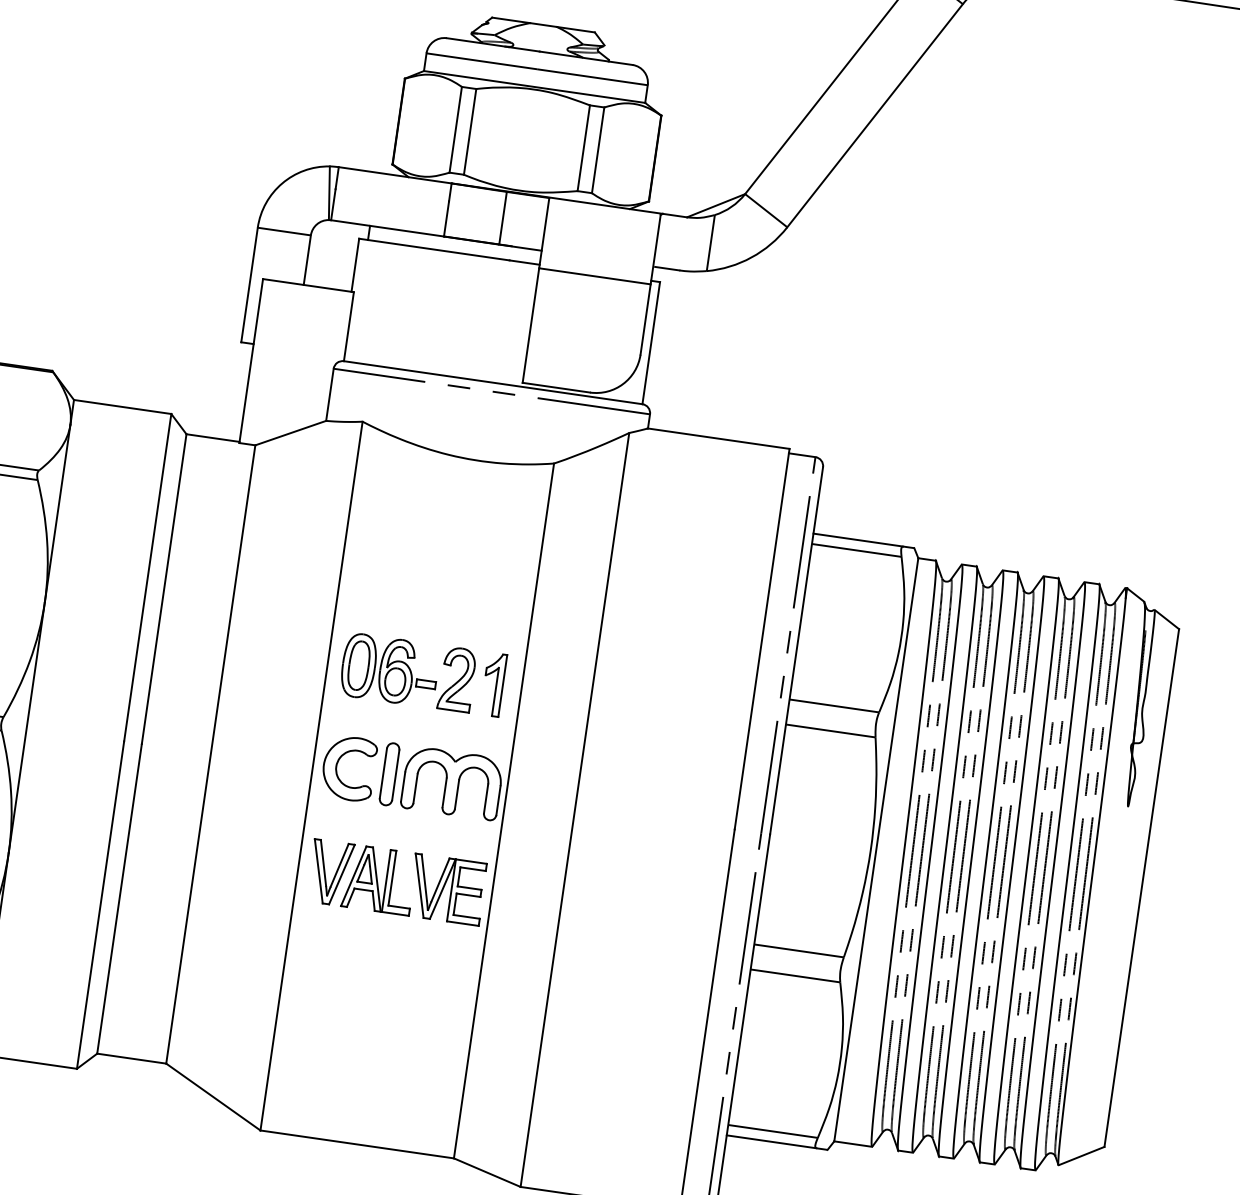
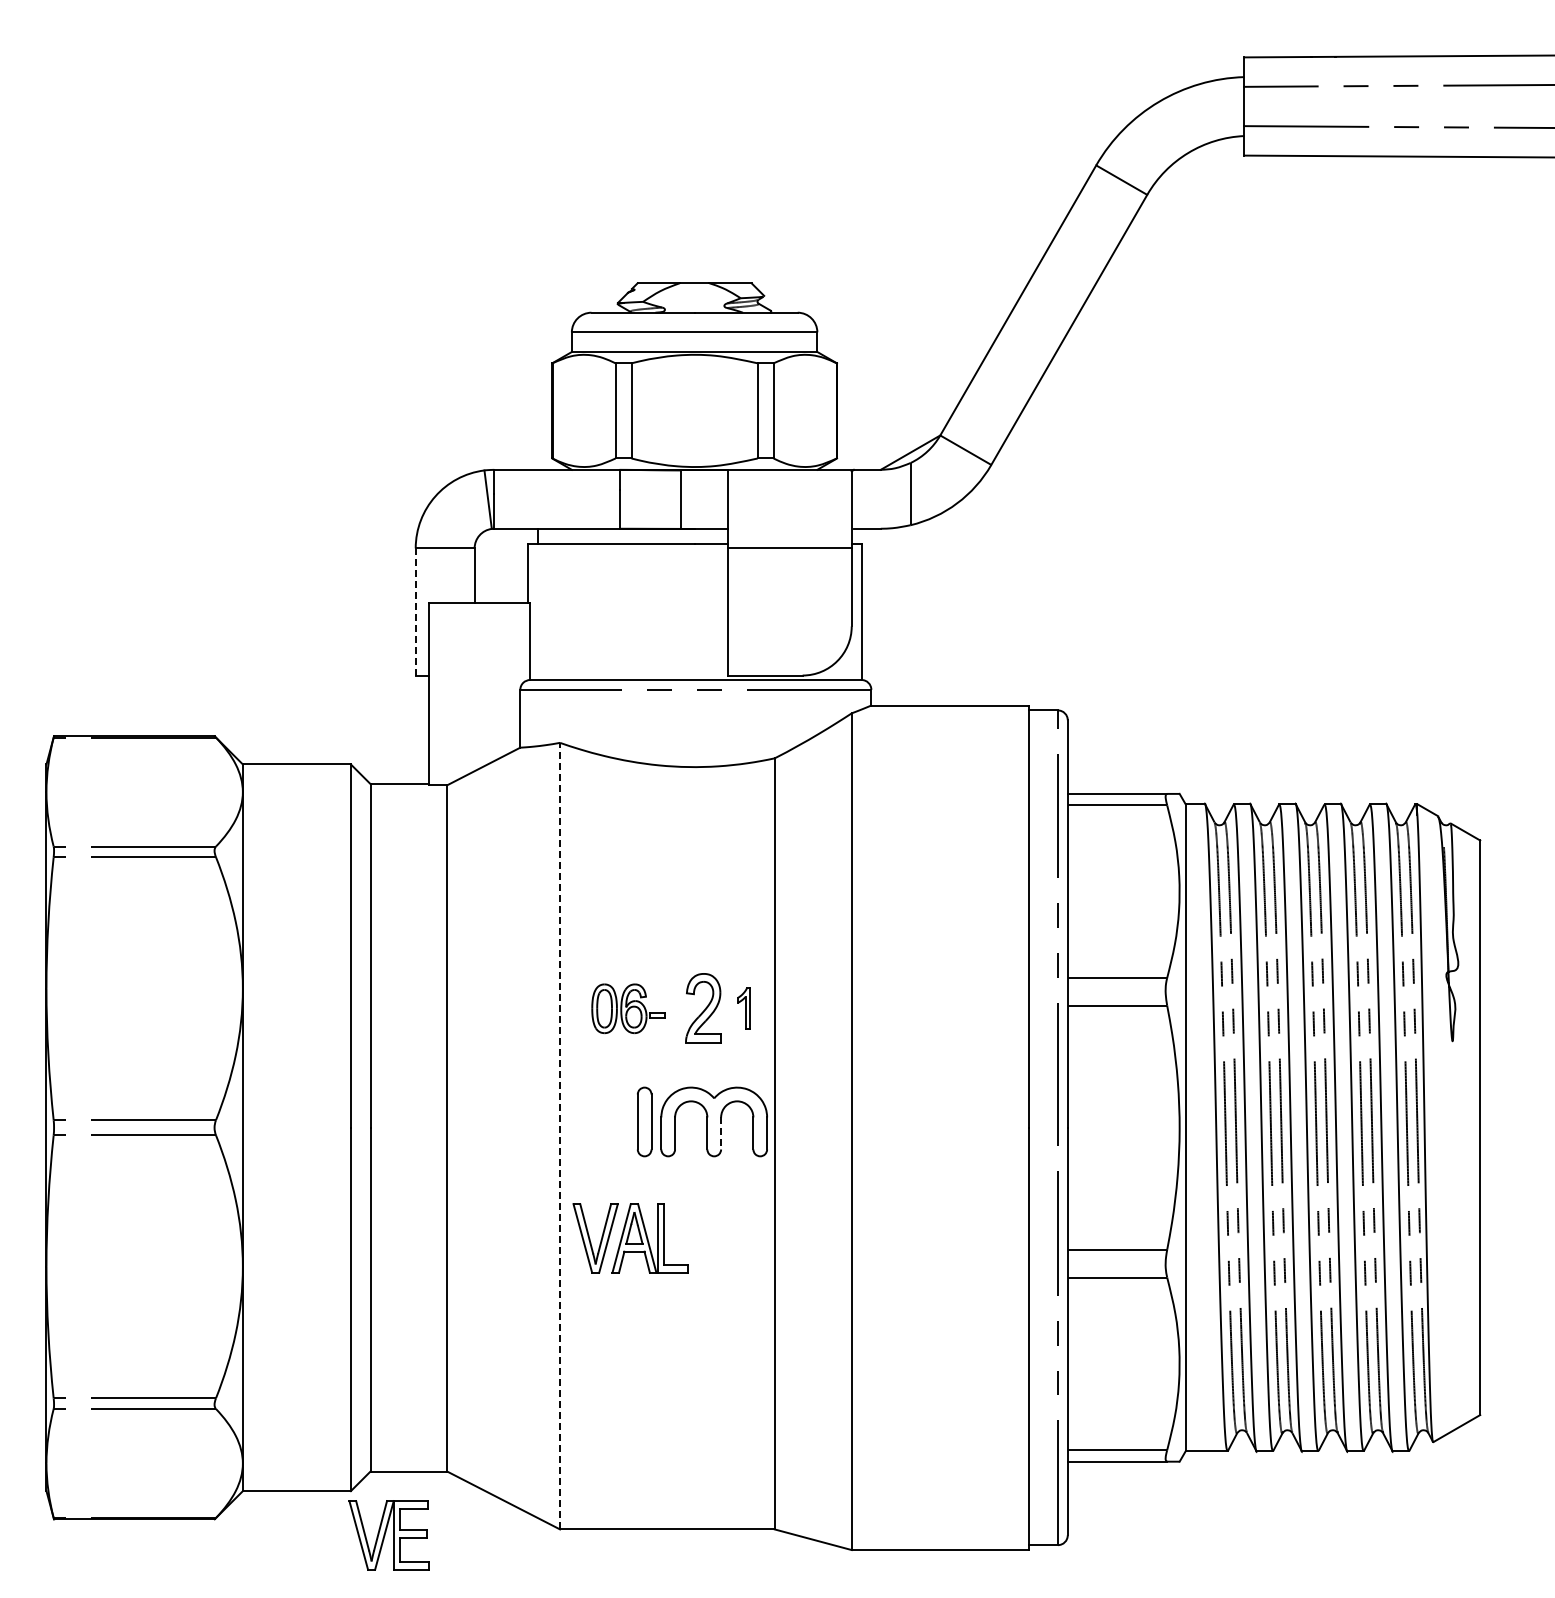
line: (249, 284) -> (415, 611), solid -> dashed
part: (389, 669) -> (628, 1008), size x0.7
part: (493, 684) -> (743, 1008), size x0.6
part: (338, 761) -> (587, 1116), removed
line: (312, 775) -> (560, 1135), solid -> dashed
line: (457, 794) -> (721, 1133), solid -> dashed
part: (446, 889) -> (388, 1535), moved

